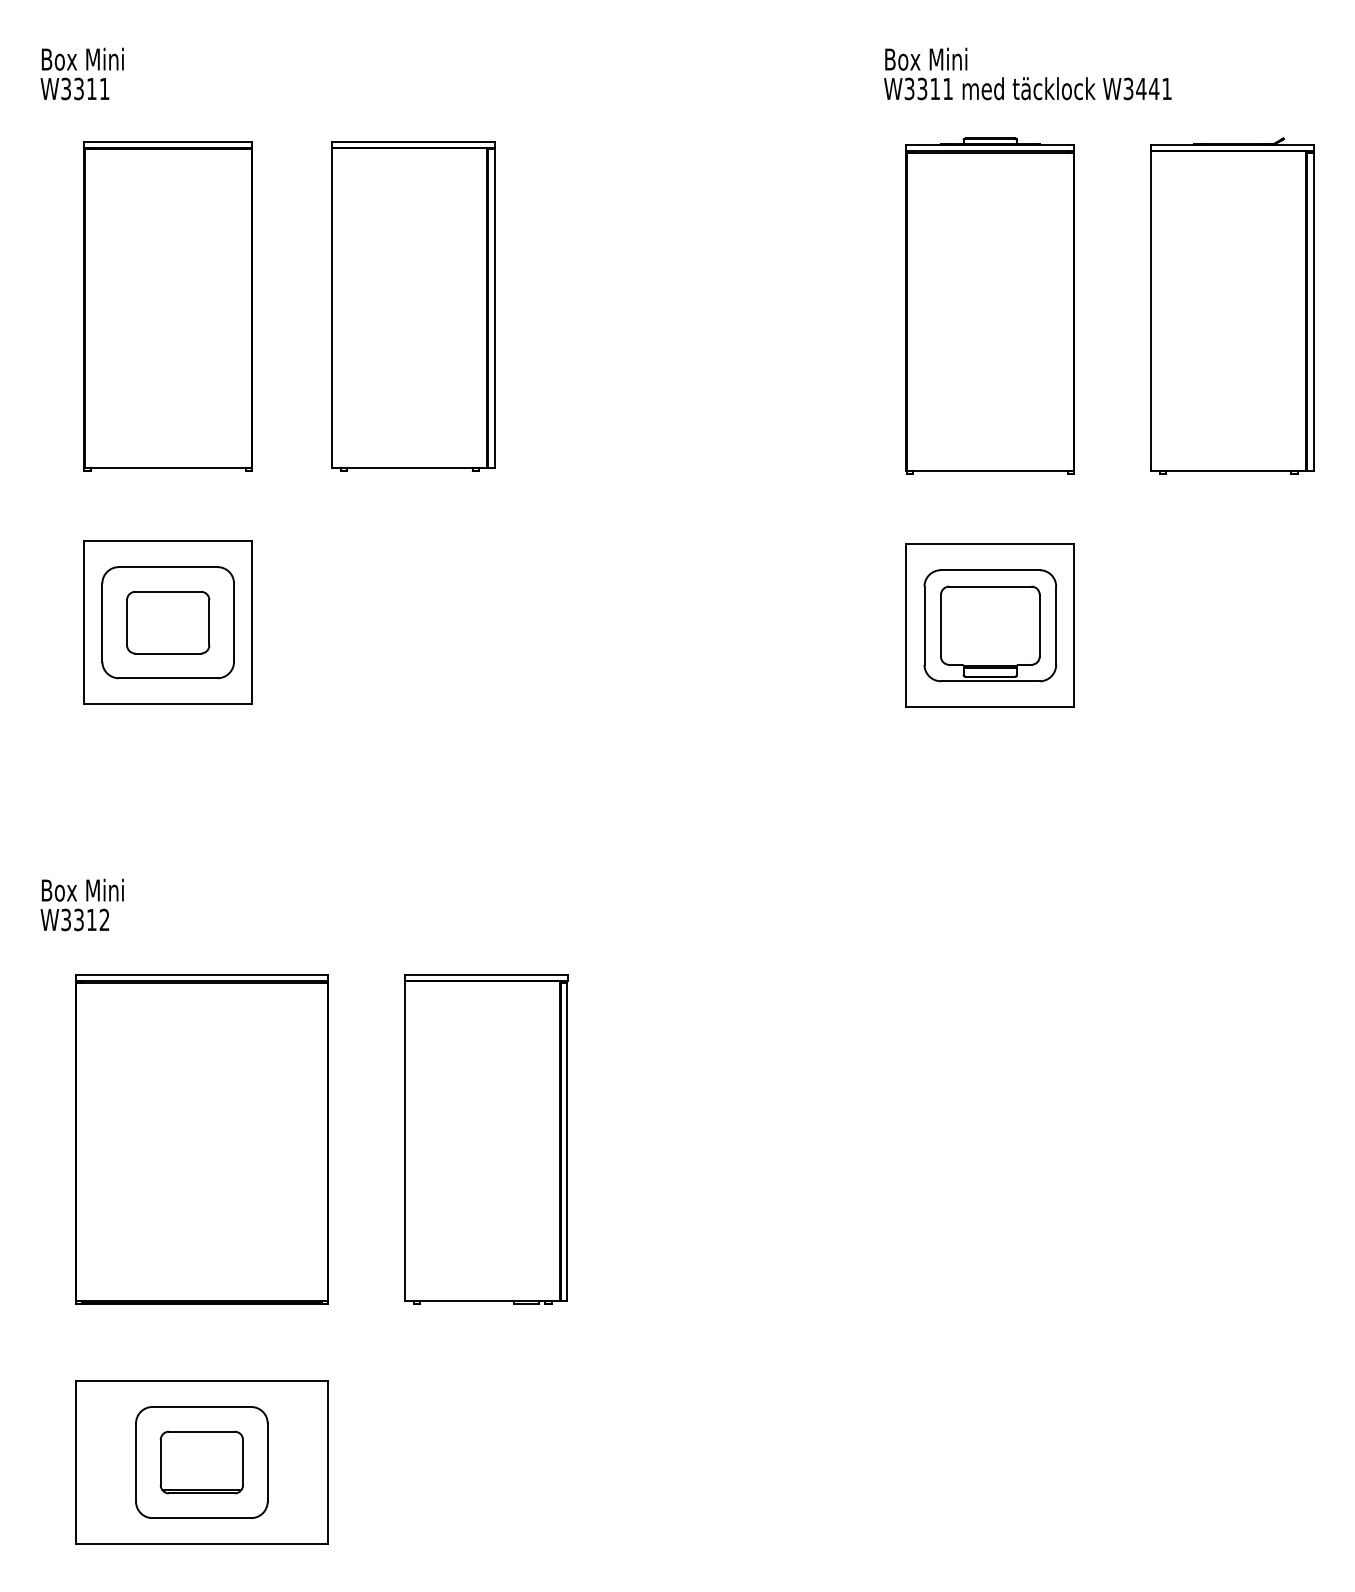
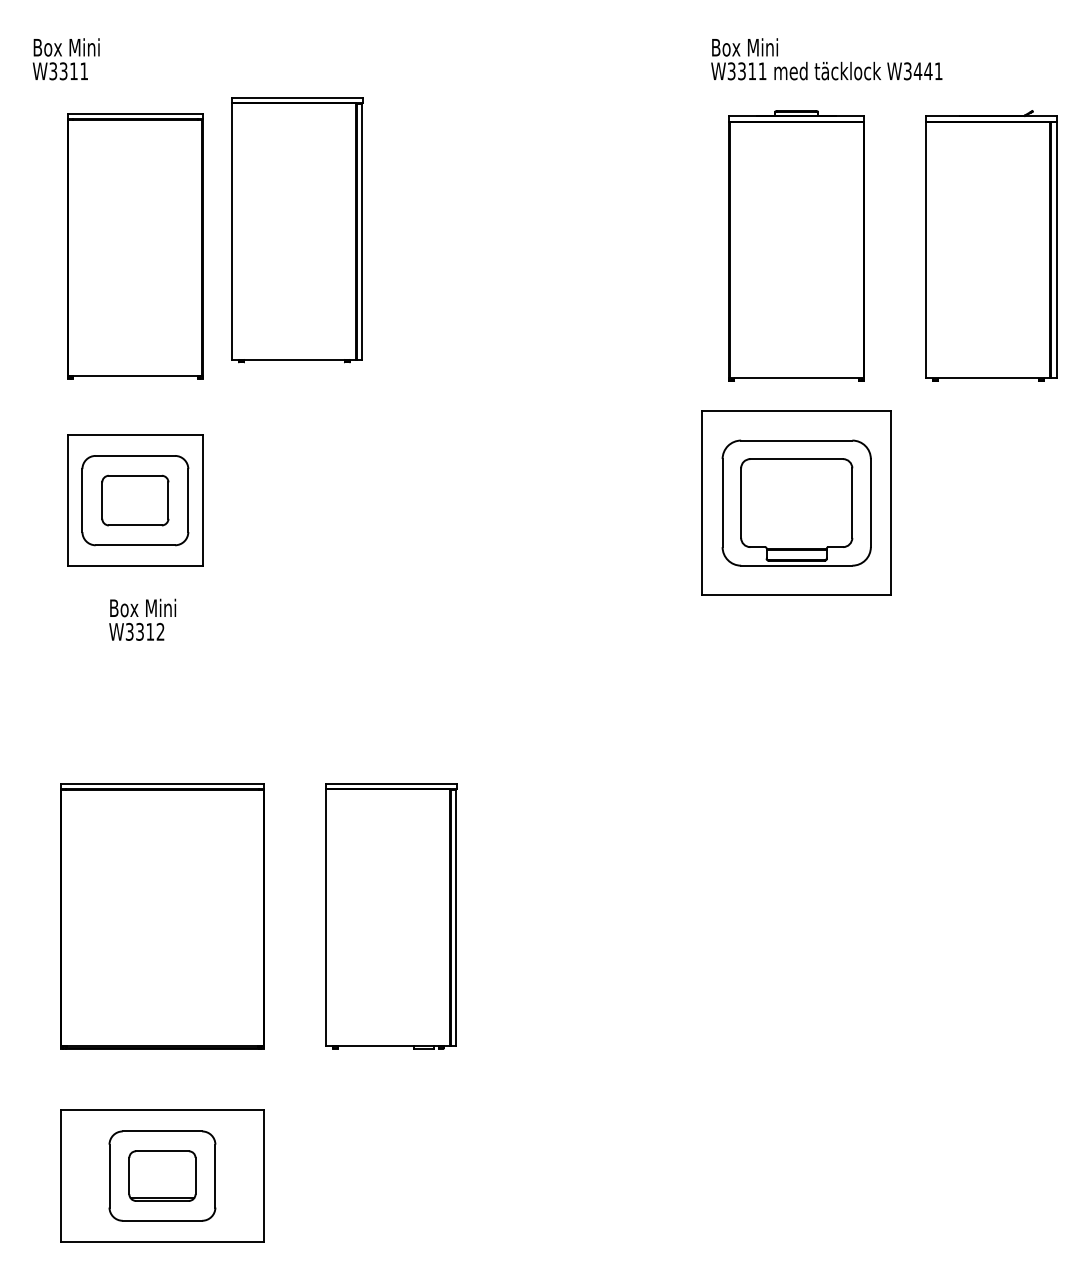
part: (413, 306) -> (297, 230), moved
part: (989, 625) -> (795, 502), size x1.4
text: (81, 904) -> (142, 619), moved

